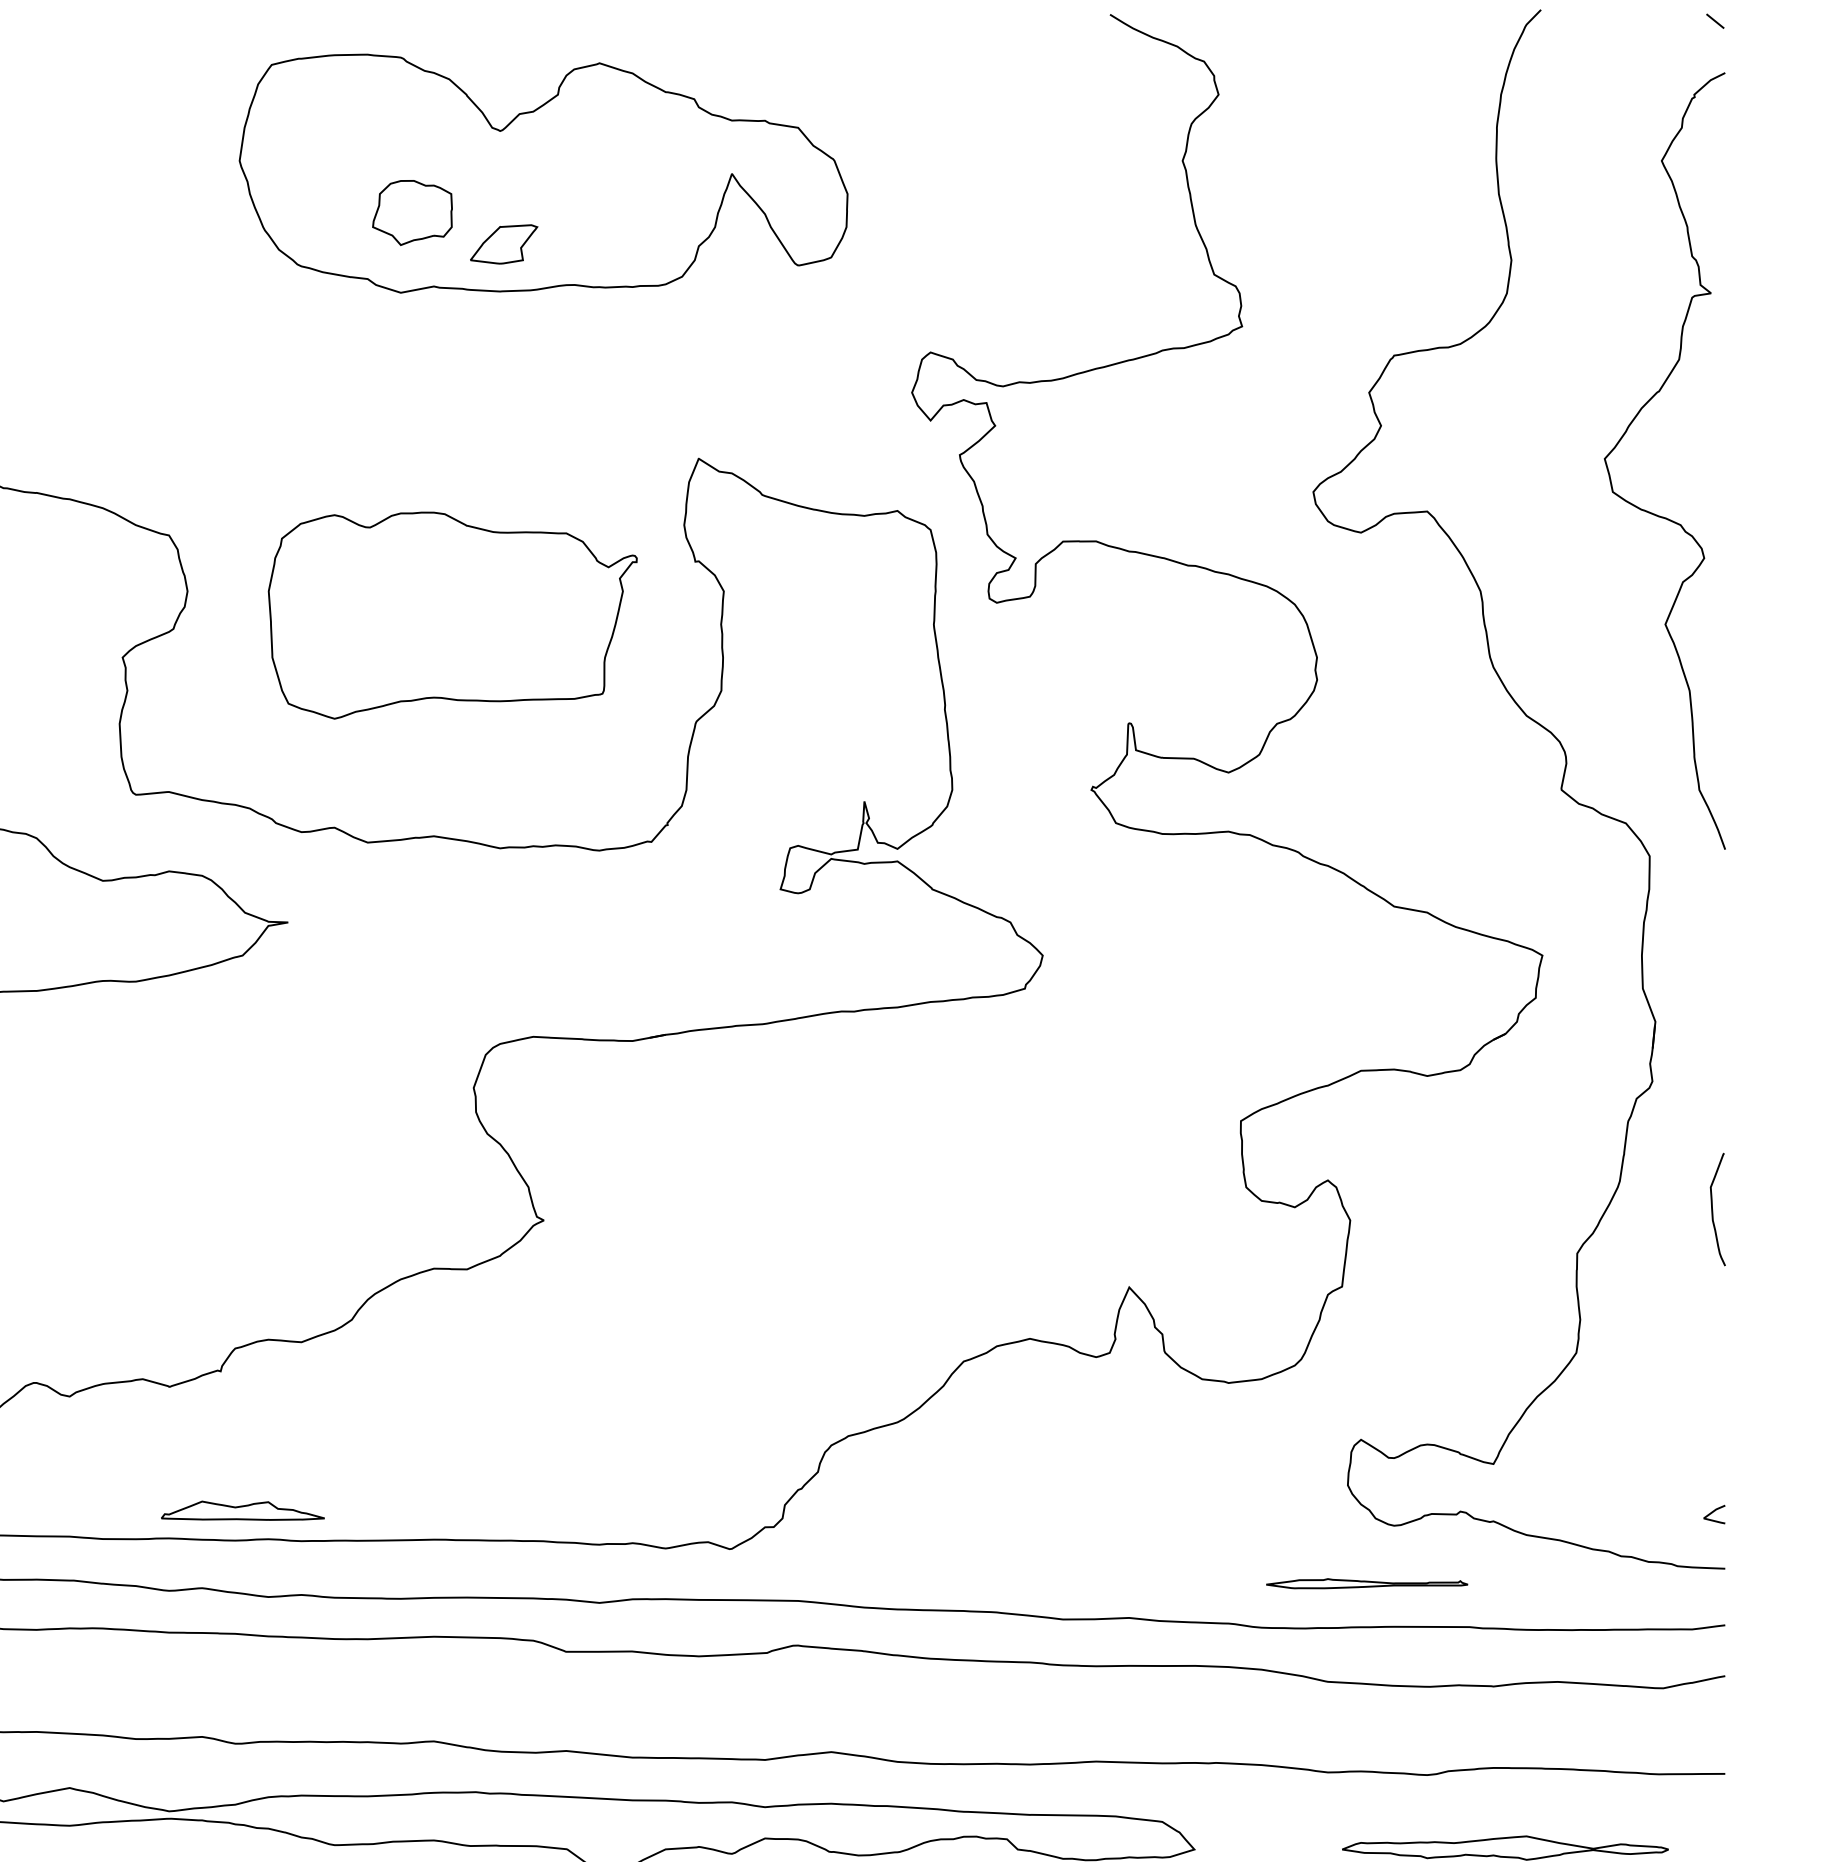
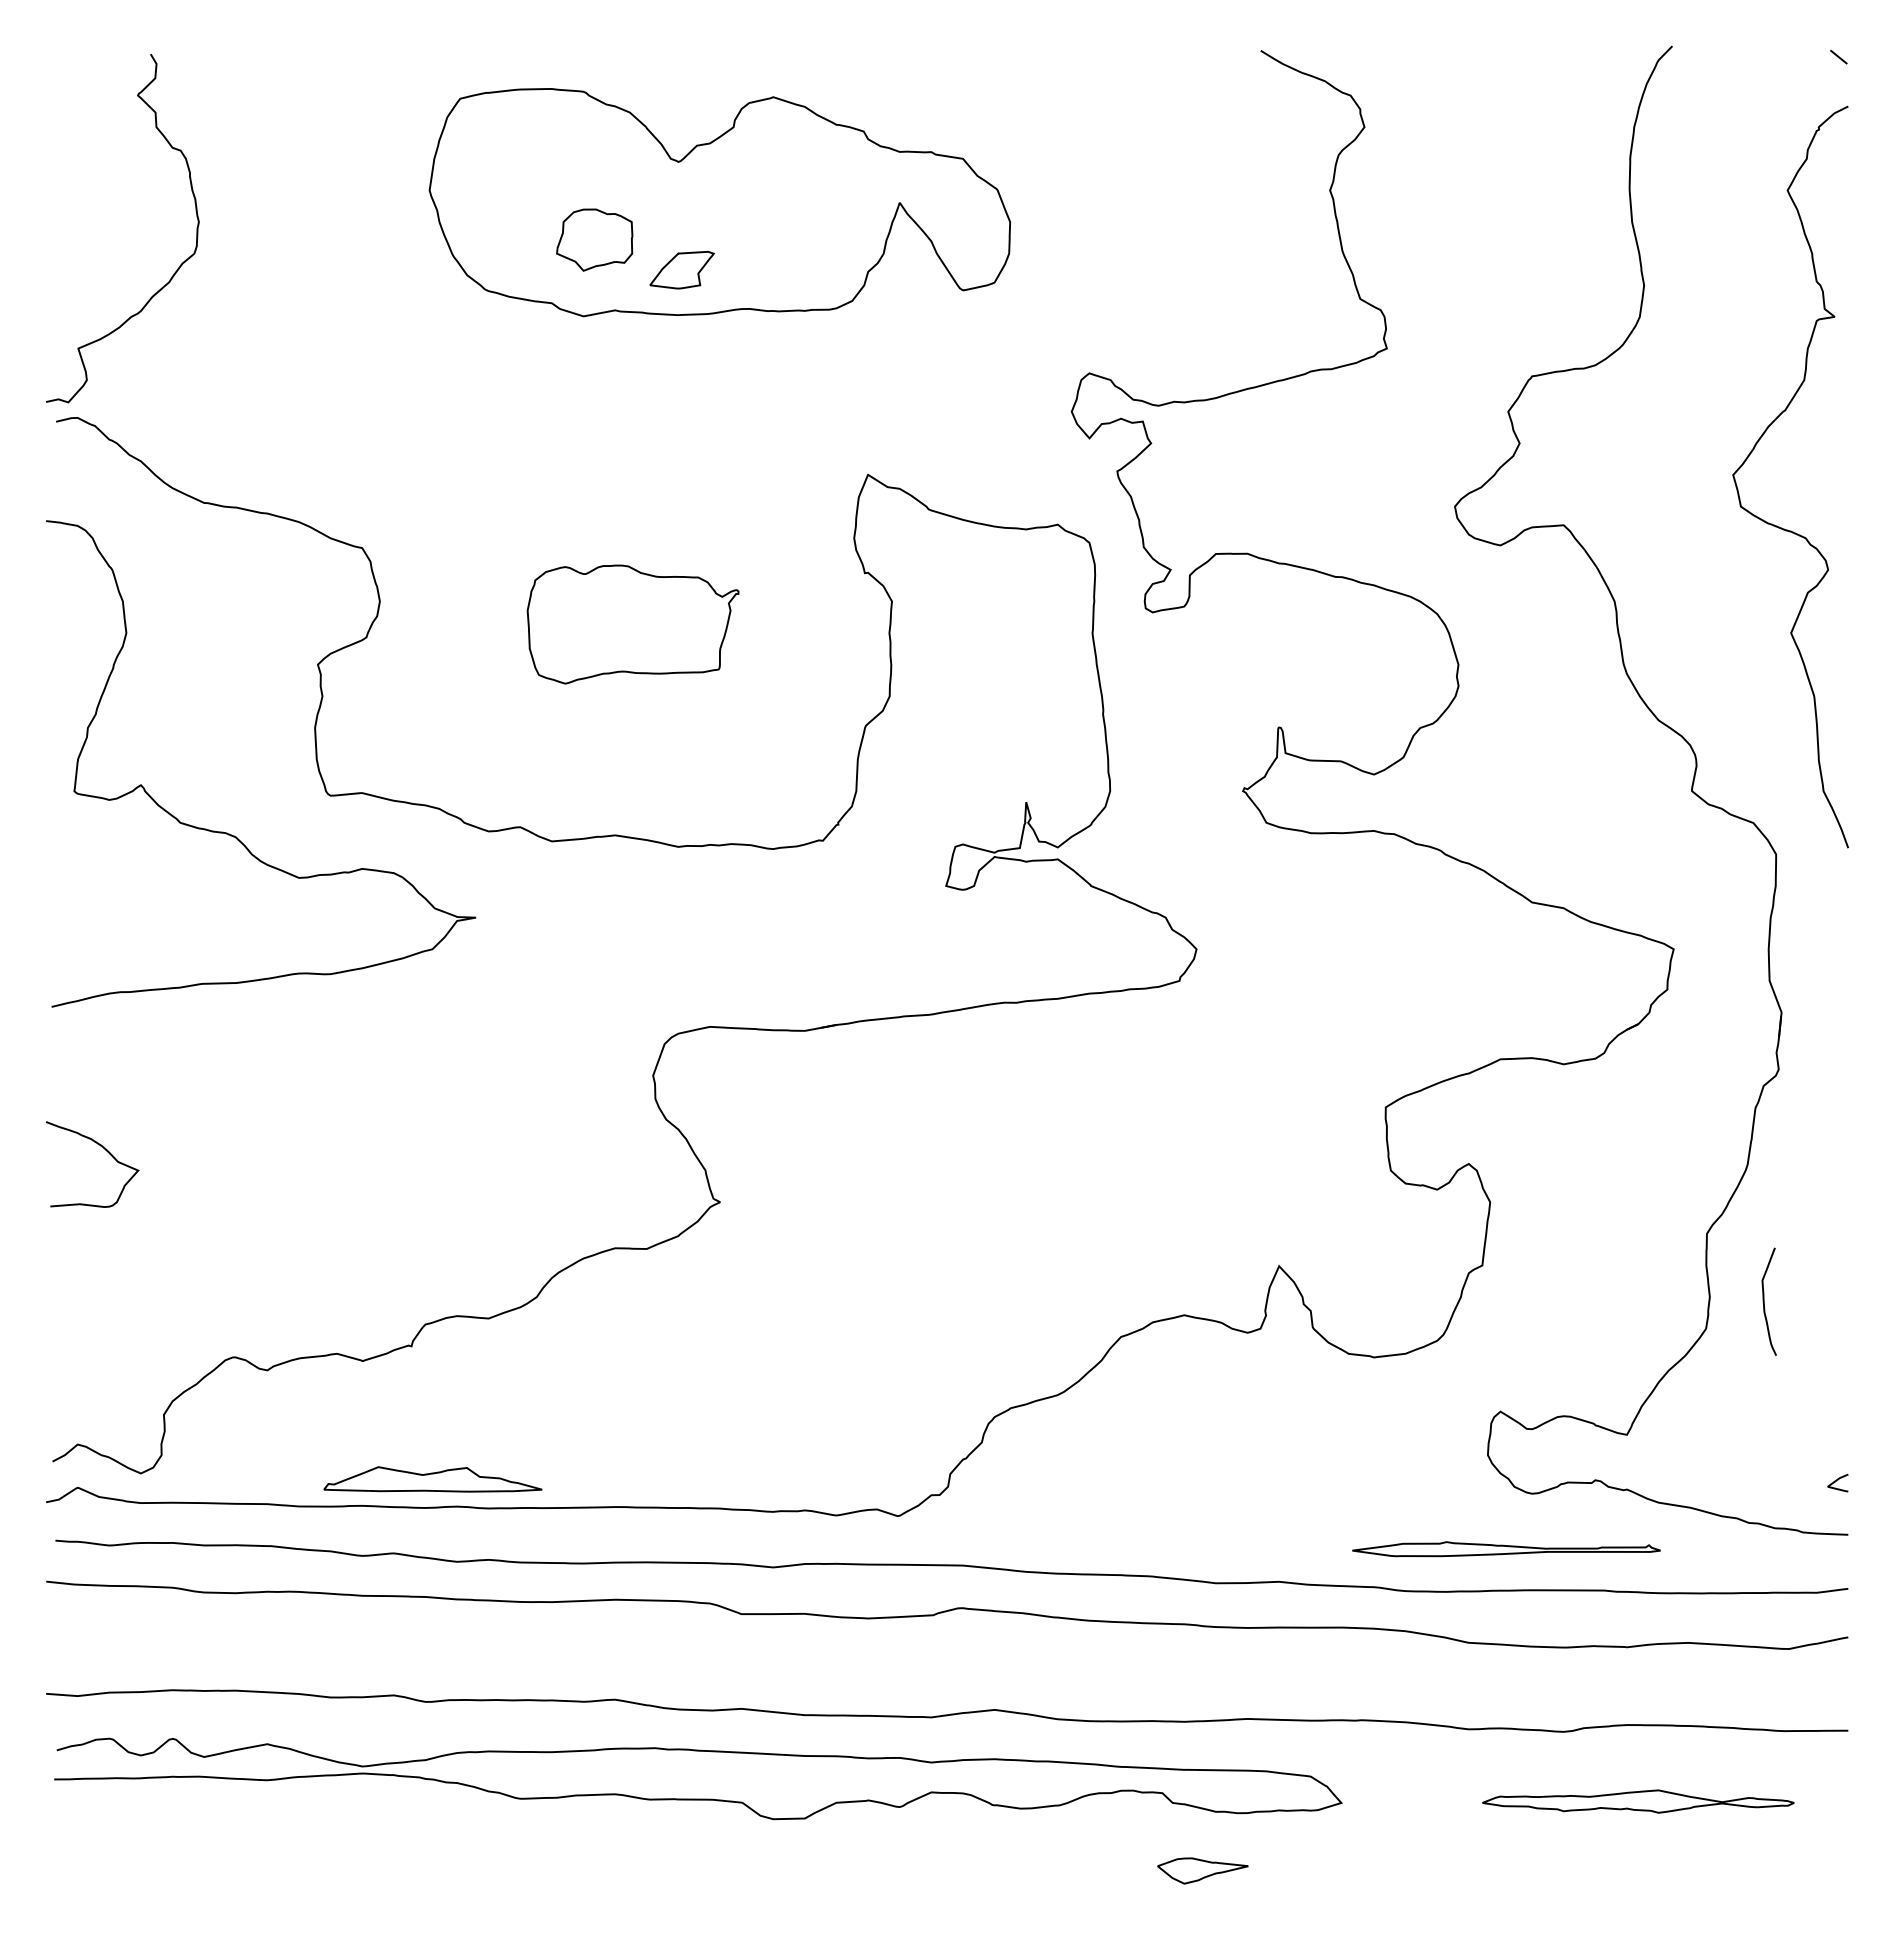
part: (452, 615) -> (632, 624), size x0.6
curve: (1712, 1209) -> (1764, 1301), moved
part: (242, 1510) -> (432, 1479), size x1.4
part: (1366, 1583) -> (1505, 1548), size x1.6

